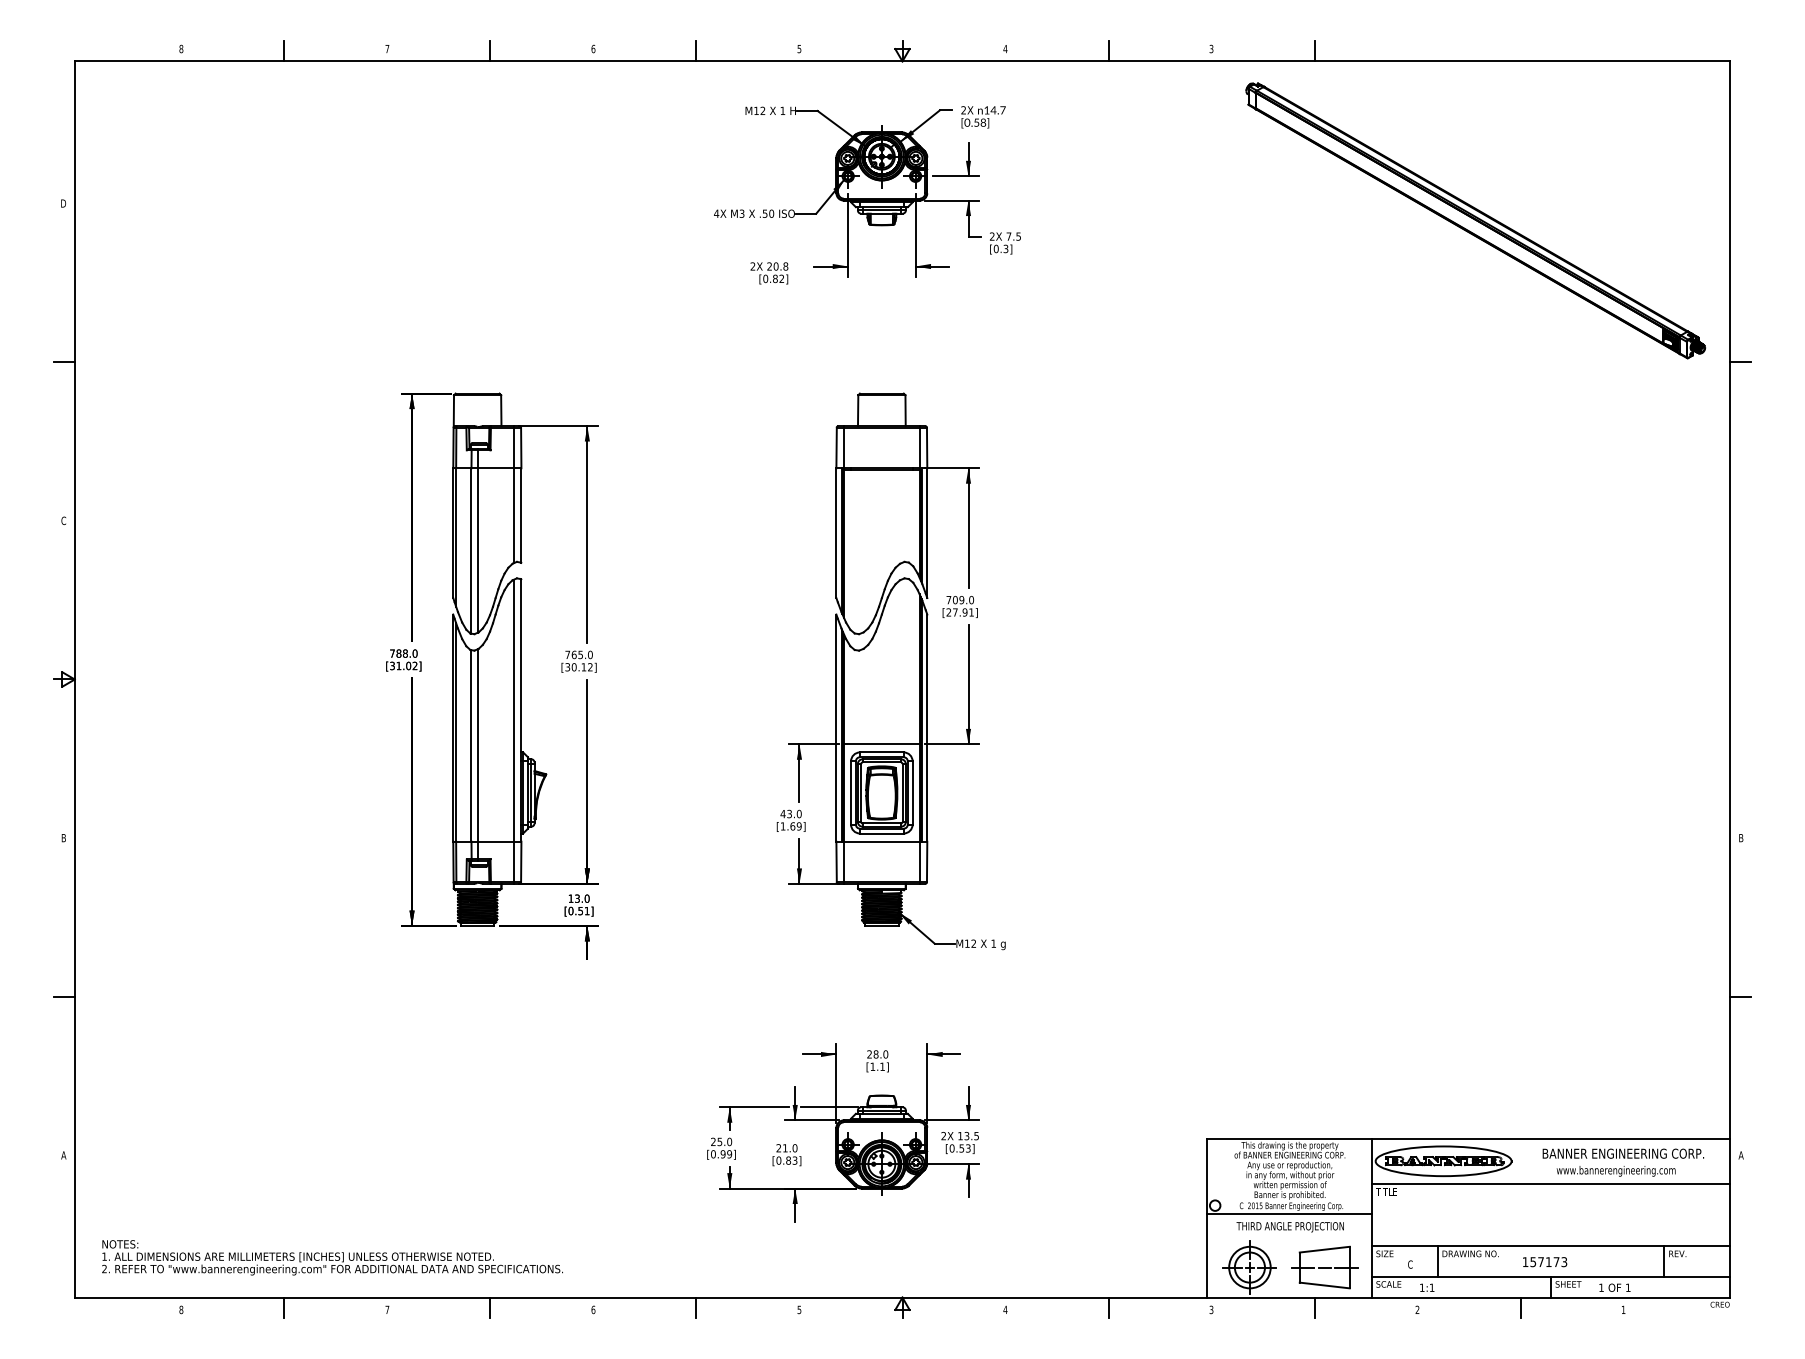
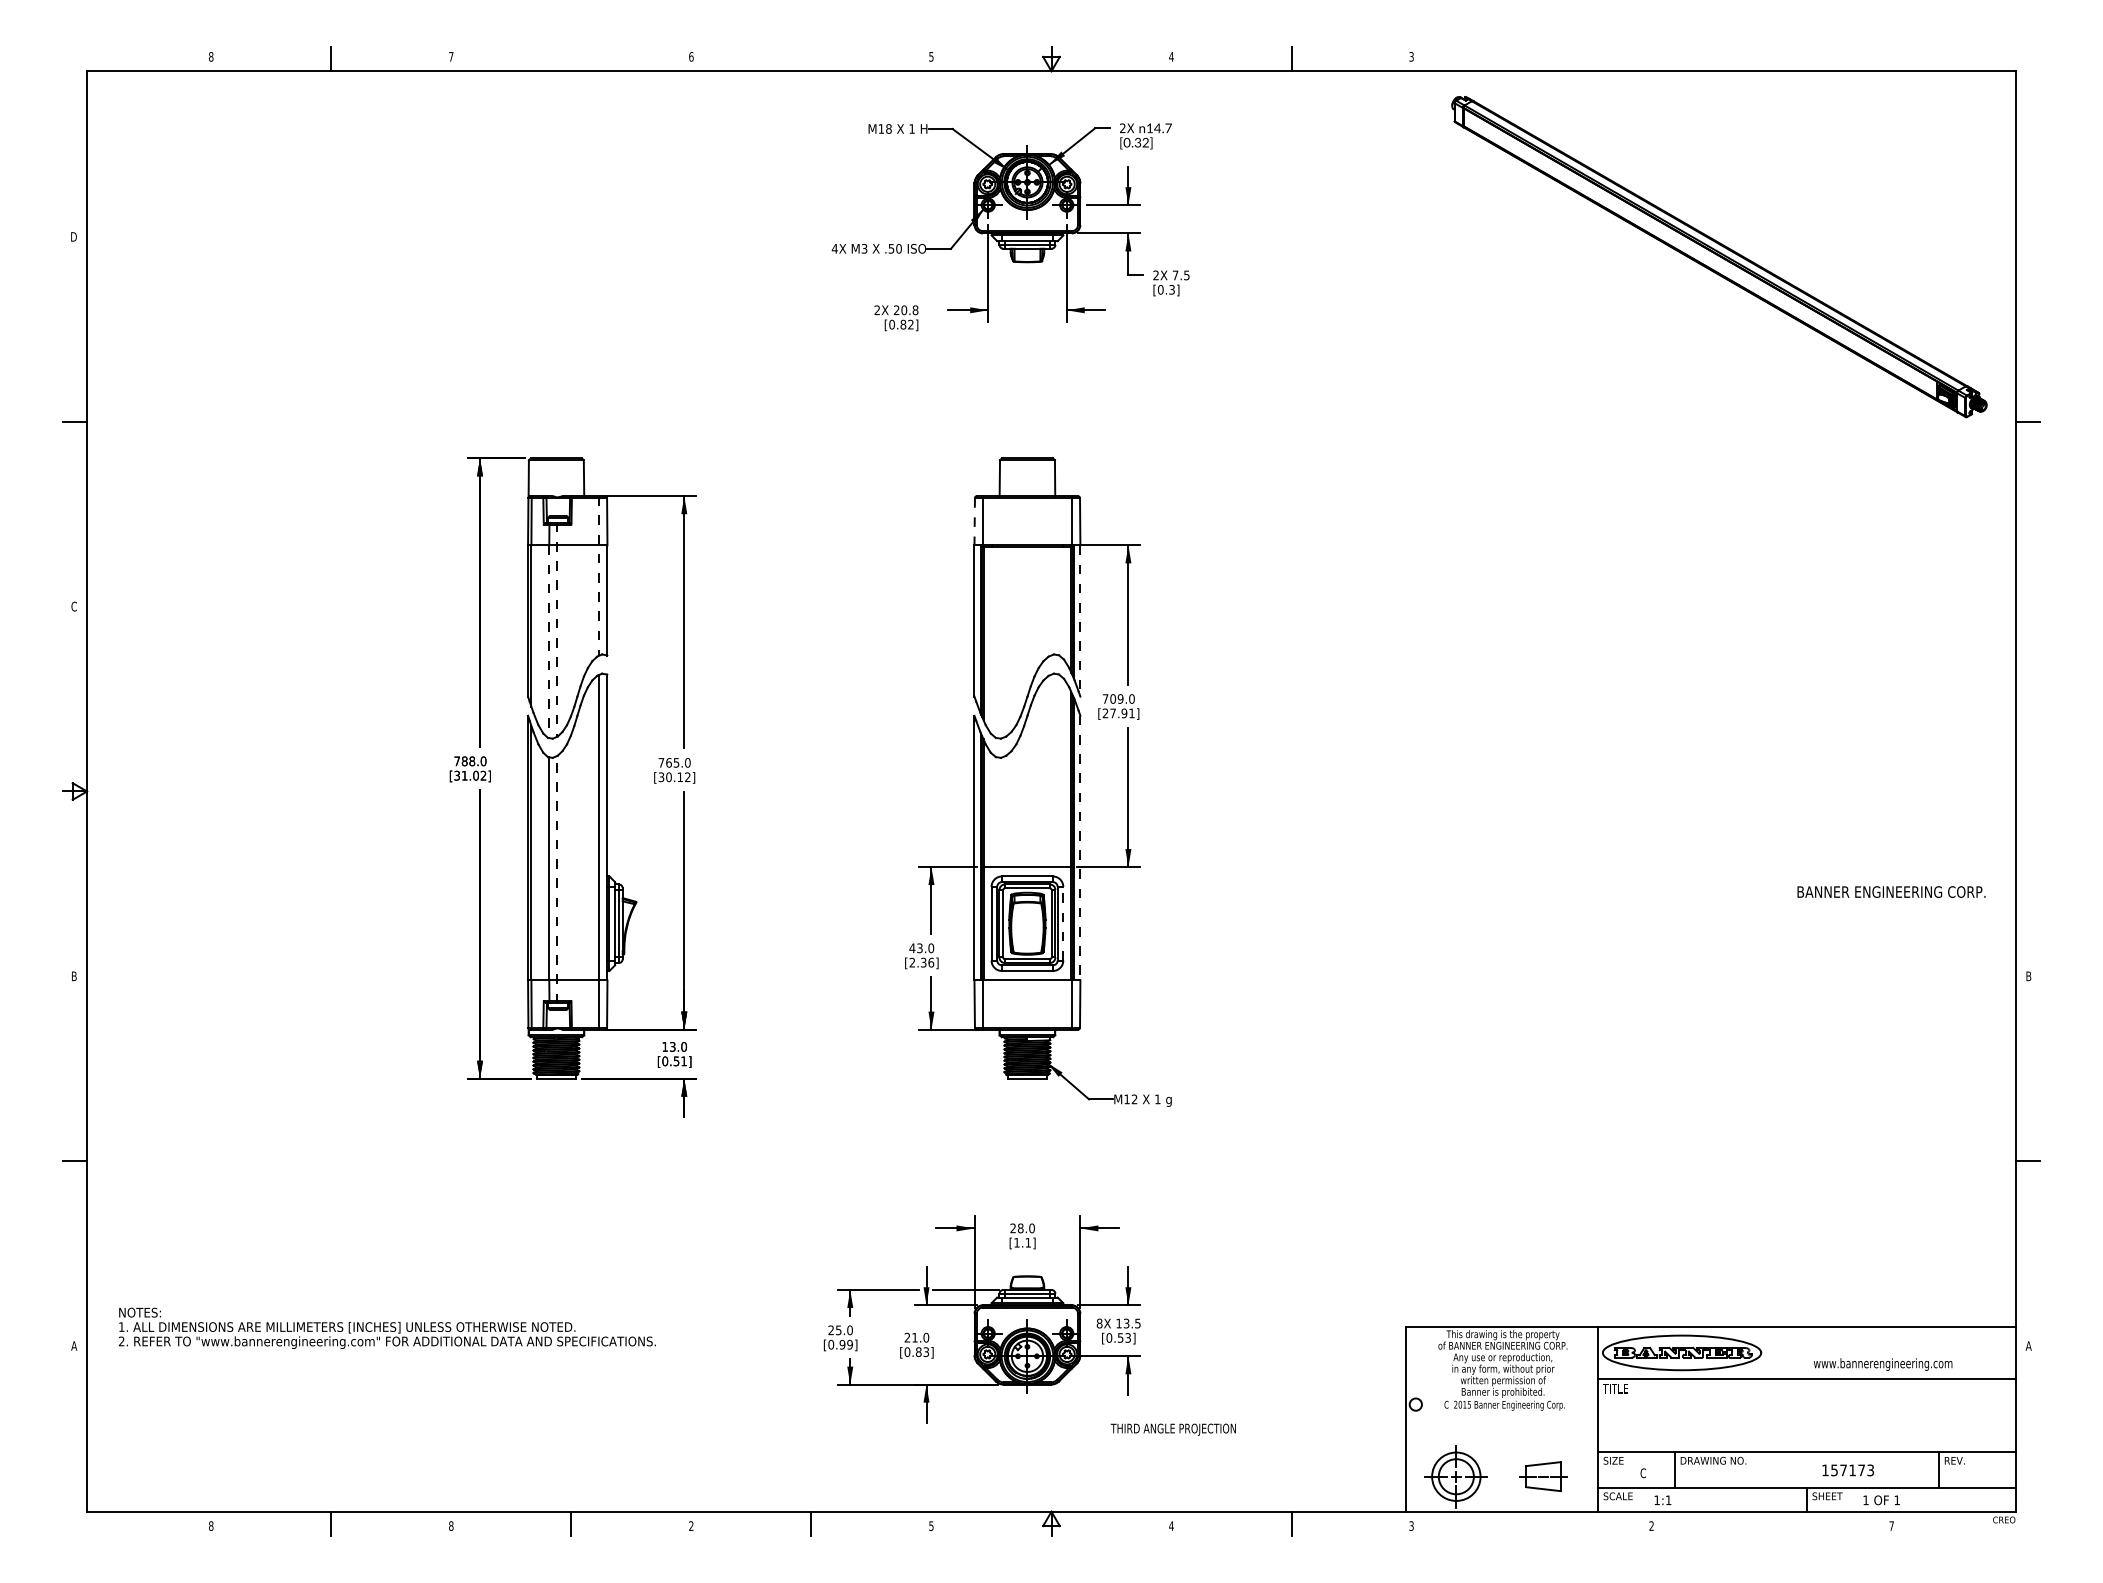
line: (490, 51) -> (571, 59), removed
line: (696, 51) -> (811, 59), removed
line: (1314, 51) -> (1531, 59), removed
text: (762, 110) -> (888, 128), M12 -> M18
text: (979, 122) -> (1141, 142), [0.58] -> [0.32]
line: (836, 447) -> (974, 521), solid -> dashed
line: (513, 494) -> (598, 576), solid -> dashed
line: (927, 533) -> (1080, 621), solid -> dashed
line: (478, 541) -> (557, 630), solid -> dashed
line: (471, 551) -> (549, 642), solid -> dashed
line: (927, 728) -> (1080, 848), solid -> dashed
line: (478, 755) -> (557, 879), solid -> dashed
line: (912, 792) -> (1063, 923), solid -> dashed
text: (790, 826) -> (921, 962), [1.69] -> [2.36]
text: (943, 1136) -> (1099, 1323), 2X -> 8X
text: (1623, 1153) -> (1891, 891), moved
line: (1289, 1213) -> (1502, 1413), removed
text: (1289, 1227) -> (1172, 1429), moved
text: (332, 1257) -> (387, 1327), moved
text: (1544, 1262) -> (1847, 1470), moved
part: (1324, 1267) -> (1543, 1476), size x0.6
line: (1314, 1307) -> (1531, 1523), removed
line: (1520, 1307) -> (1771, 1523), removed
text: (387, 1309) -> (451, 1525), 7 -> 8
text: (593, 1309) -> (691, 1525), 6 -> 2
text: (1623, 1309) -> (1891, 1525), 1 -> 7

